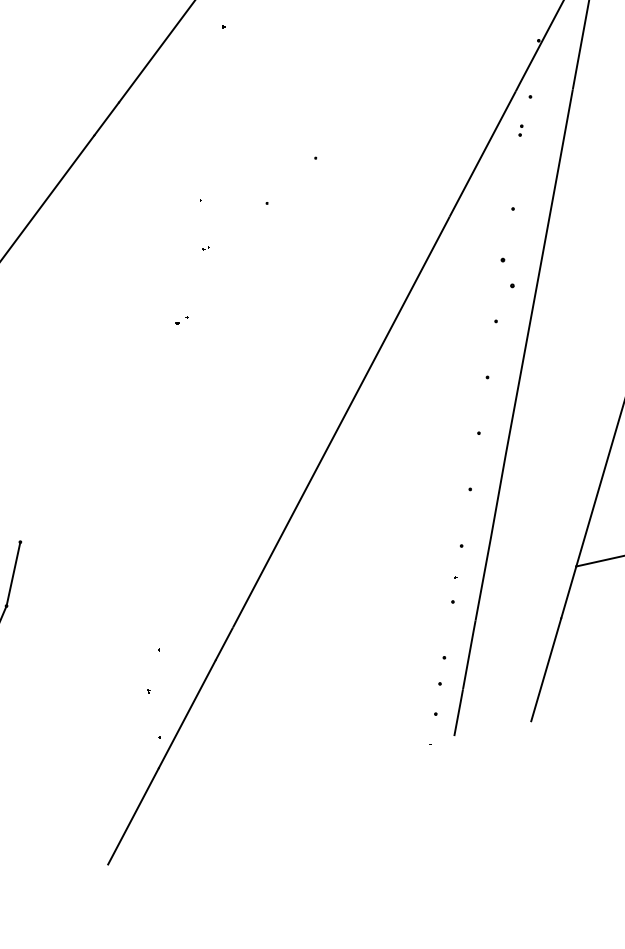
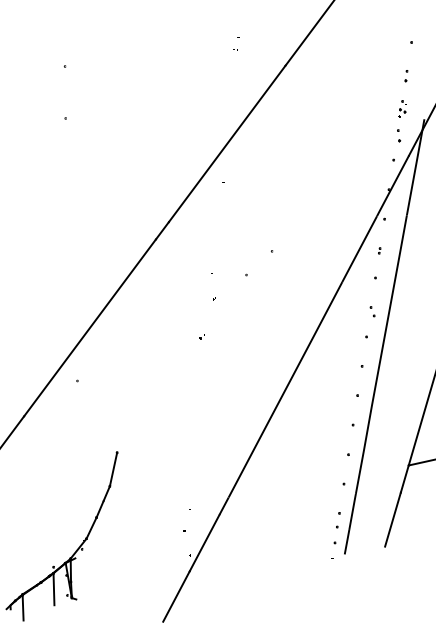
part: (520, 129) -> (379, 250), moved
part: (507, 272) -> (372, 311), size x0.62

